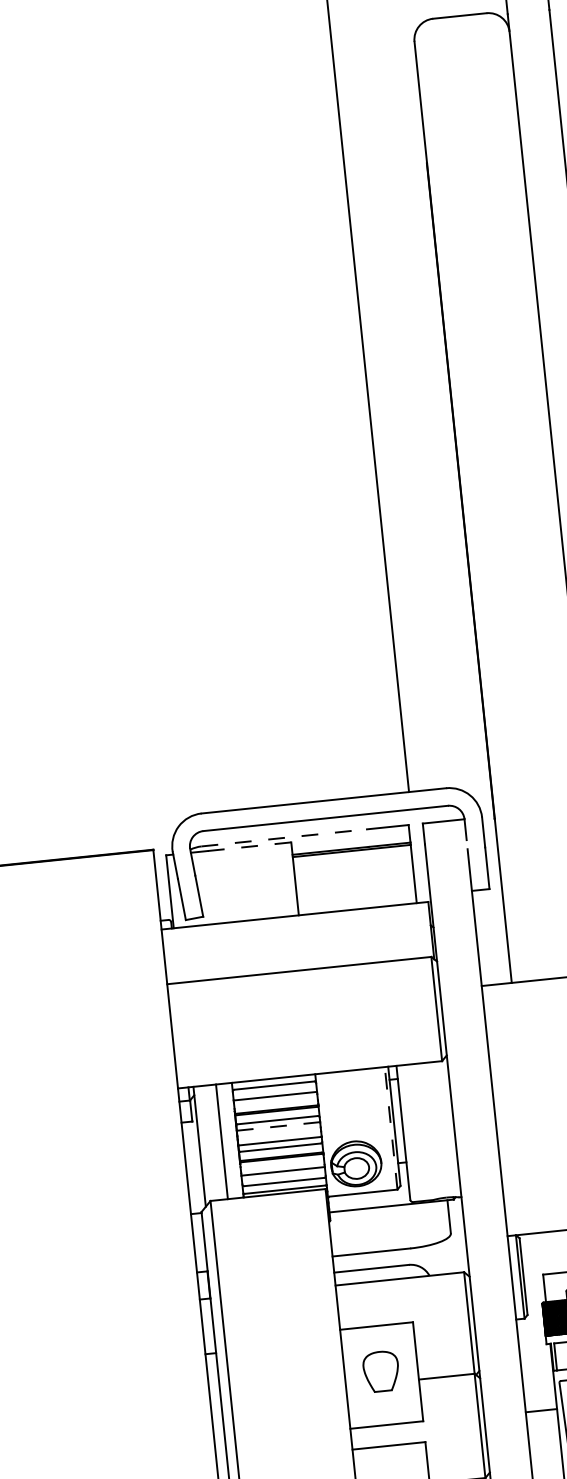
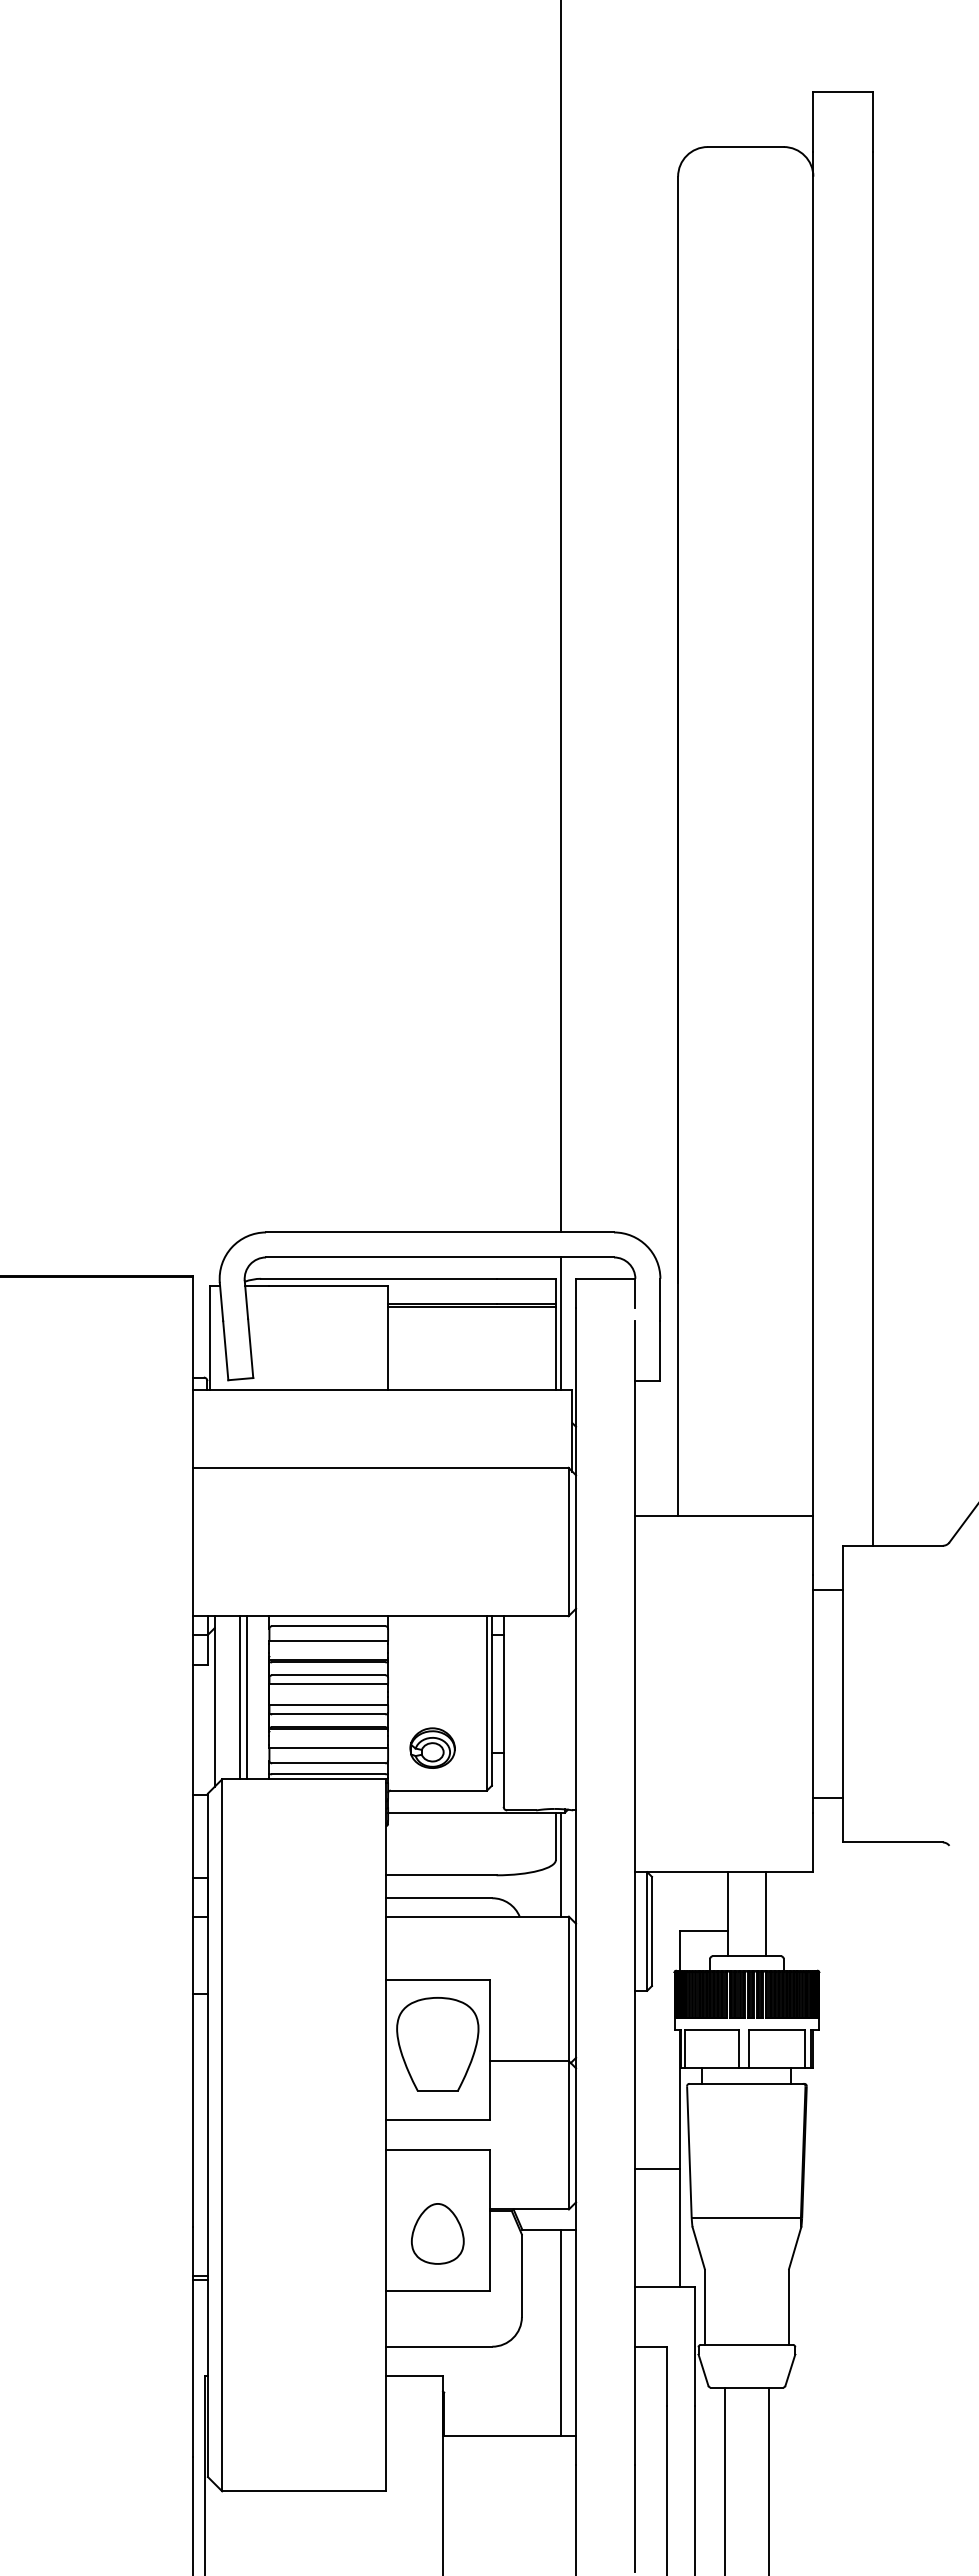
line: (283, 837) -> (378, 1278), dashed -> solid
line: (249, 846) -> (328, 1286), dashed -> solid
line: (415, 856) -> (561, 1323), added
line: (278, 1126) -> (328, 1684), dashed -> solid
line: (391, 1127) -> (487, 1702), dashed -> solid
line: (216, 1142) -> (239, 1697), added
part: (355, 1163) -> (432, 1747), size x0.62
line: (455, 1236) -> (561, 1864), added
part: (381, 1371) -> (437, 2044), size x1.67
line: (541, 1410) -> (657, 2168), moved

